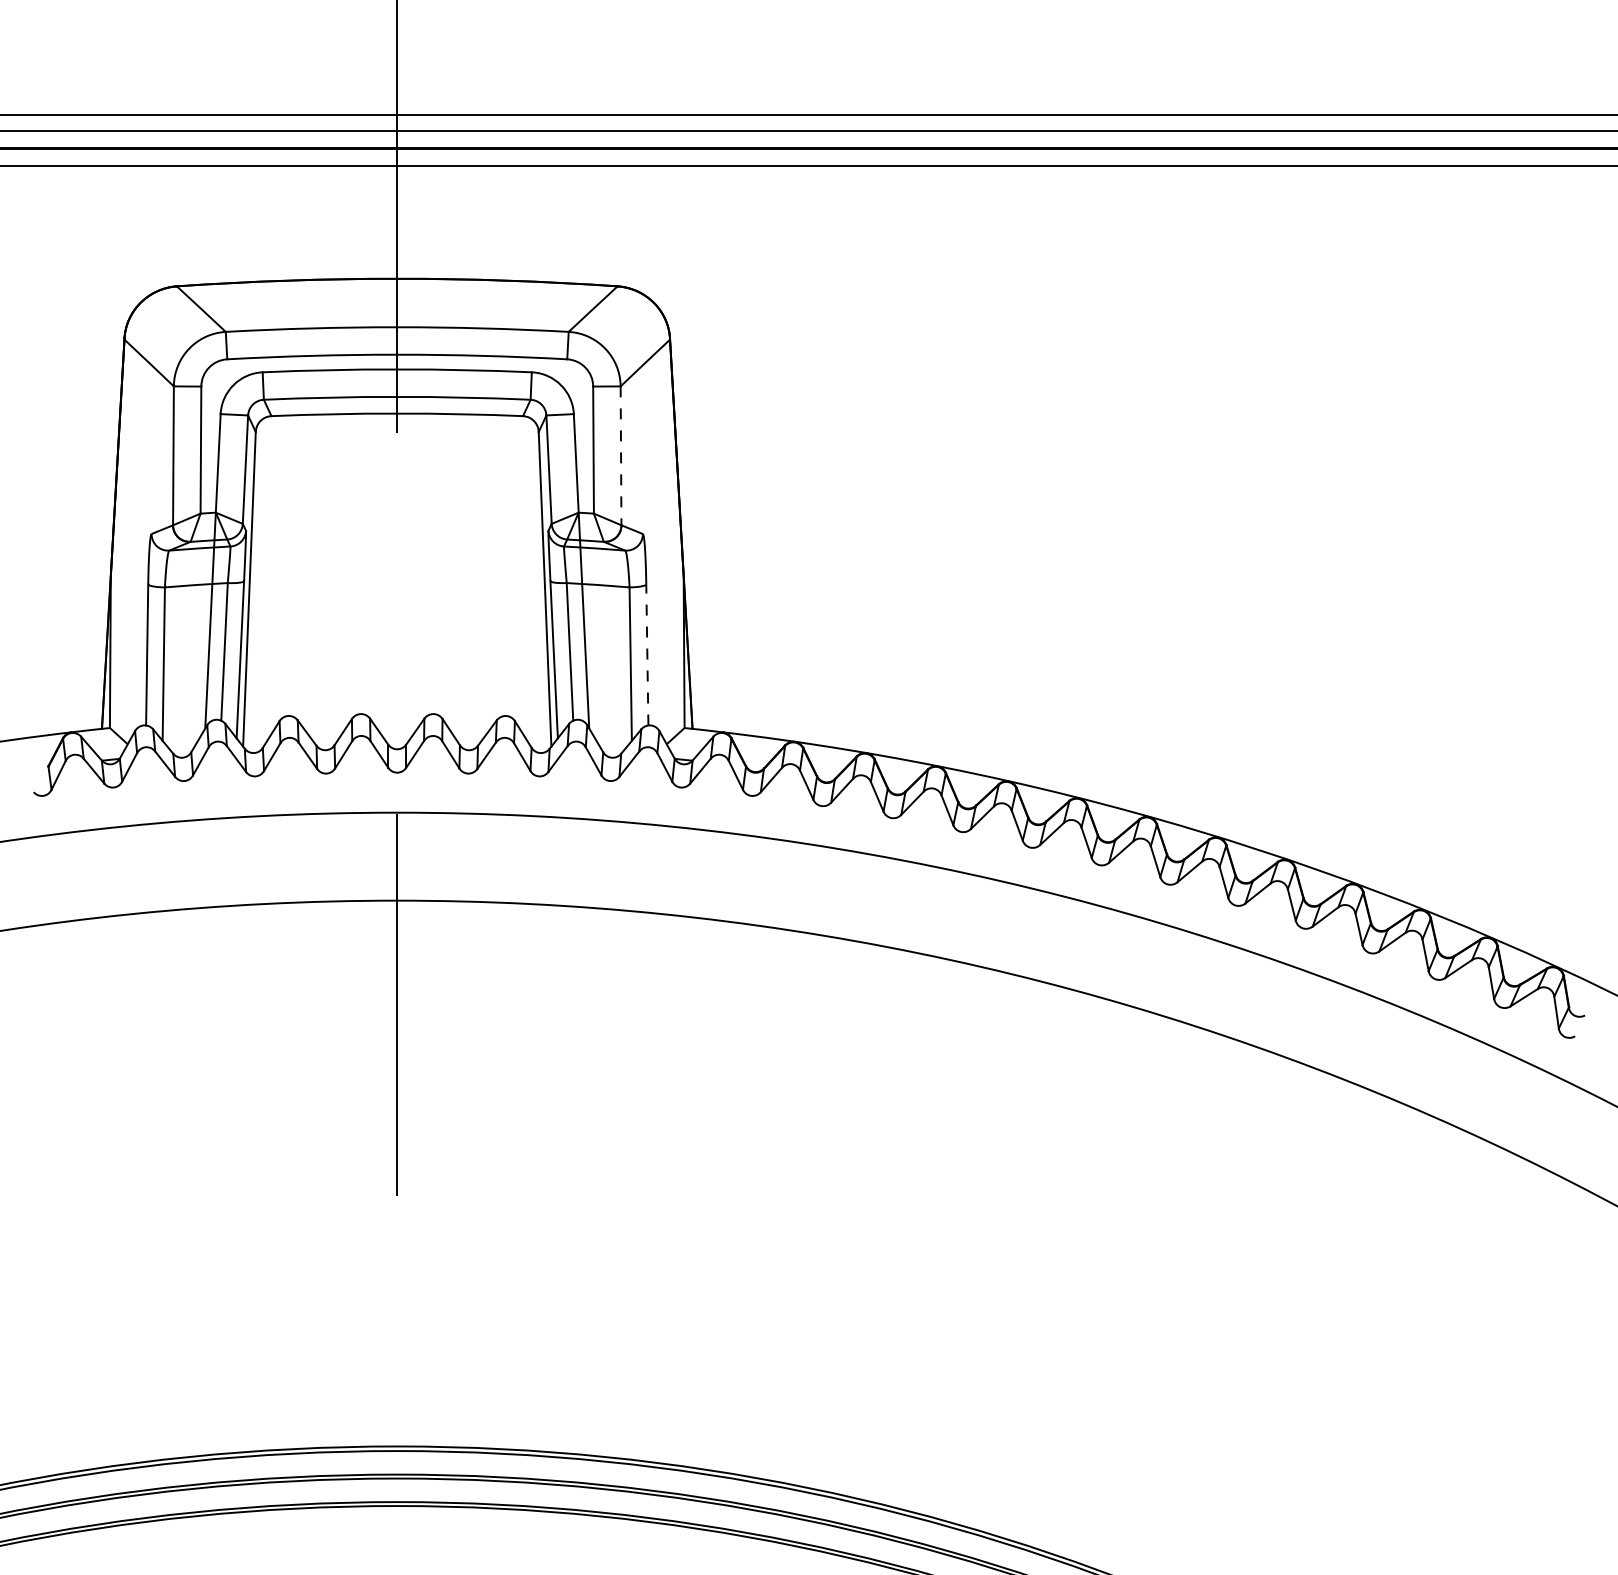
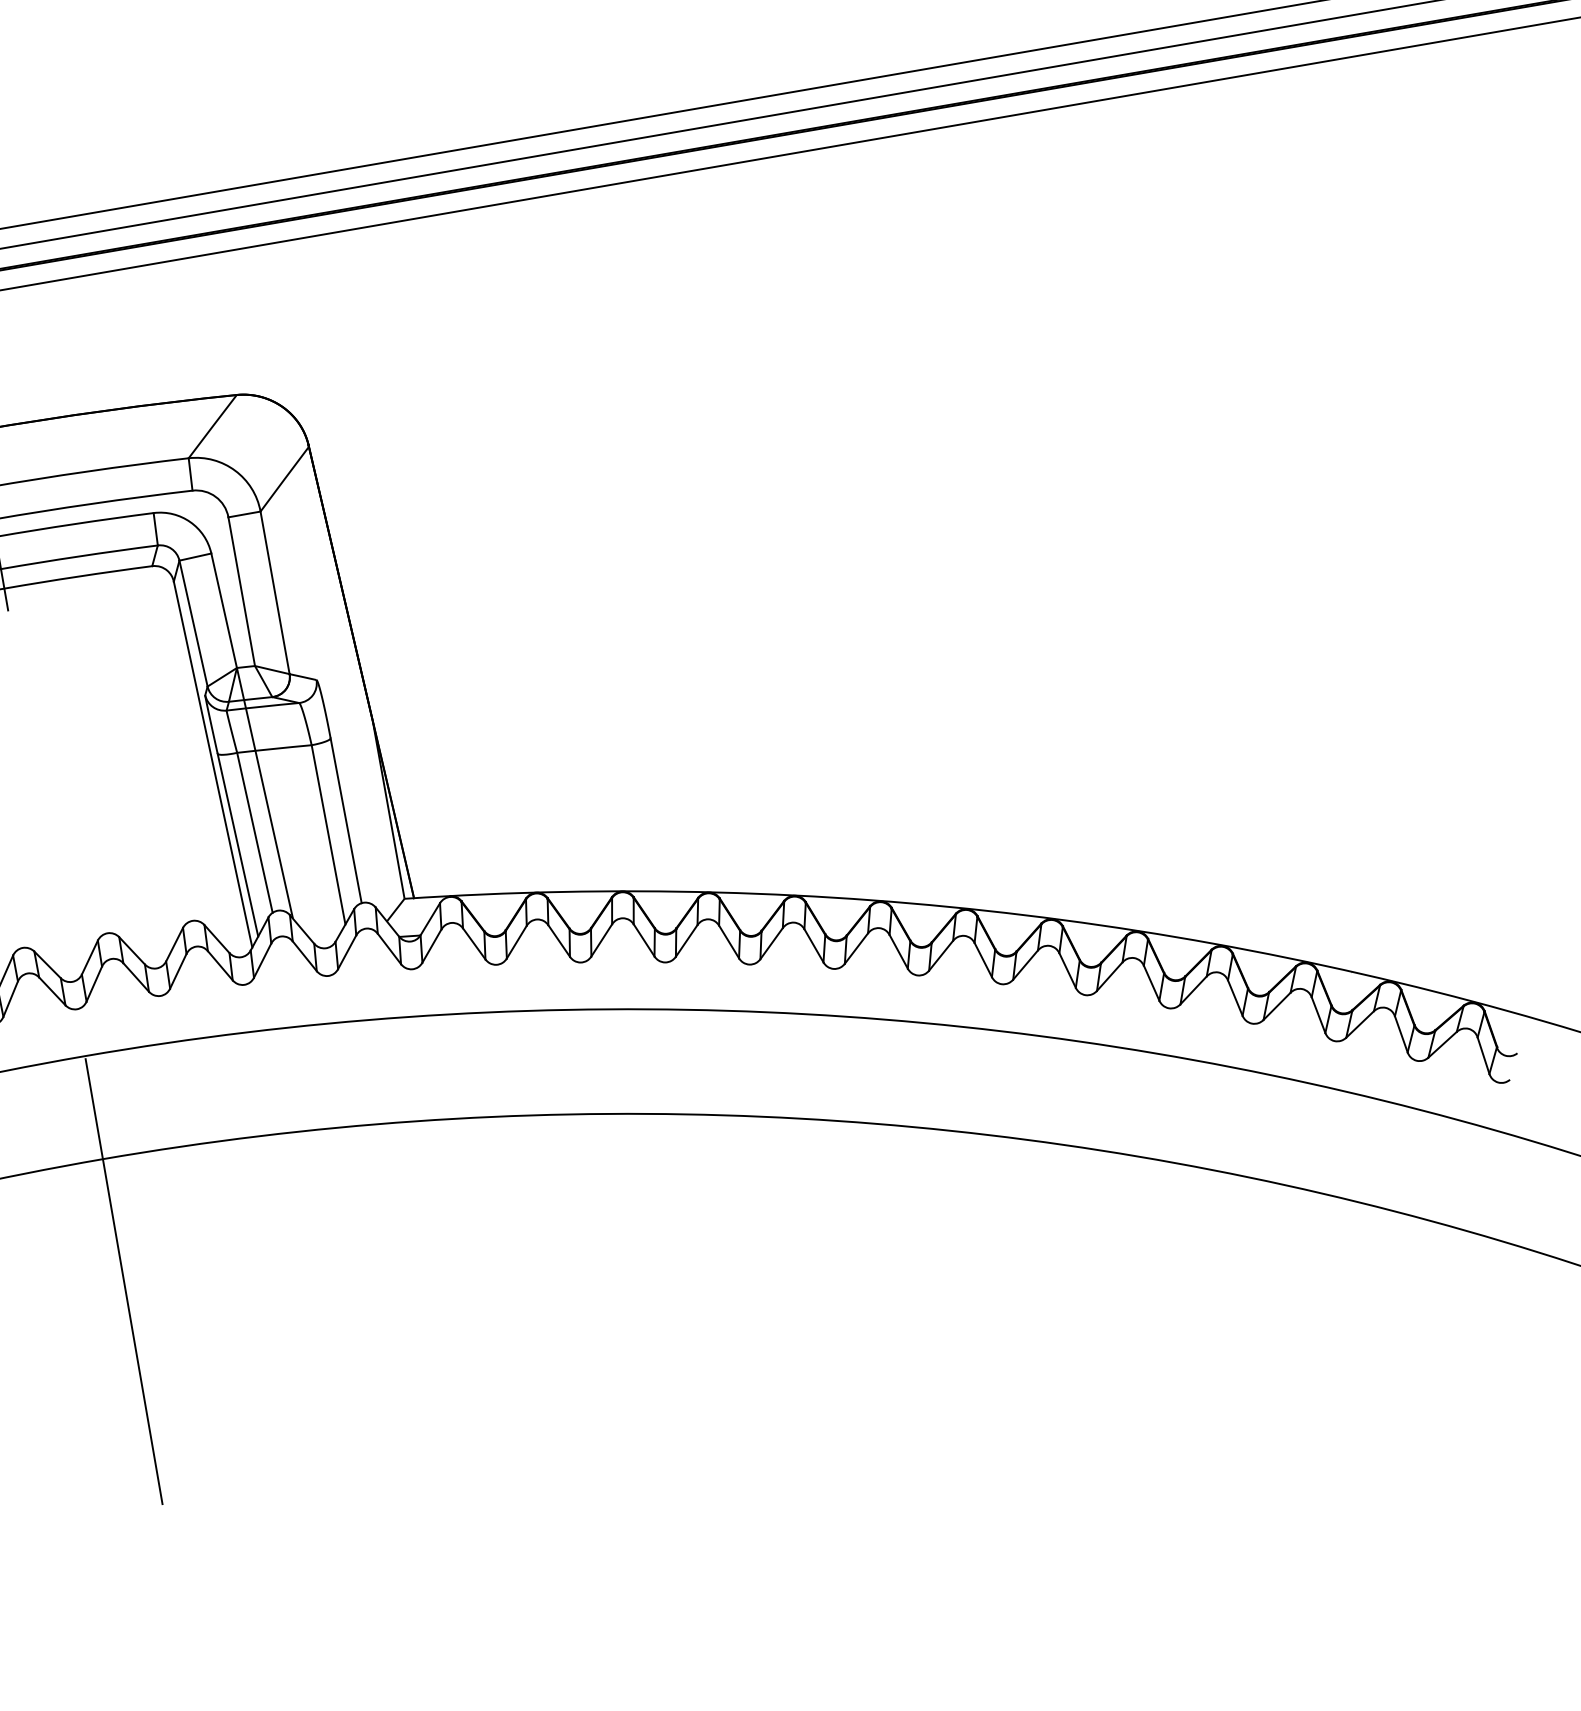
line: (621, 456) -> (275, 593), dashed -> solid
line: (647, 654) -> (346, 820), dashed -> solid

